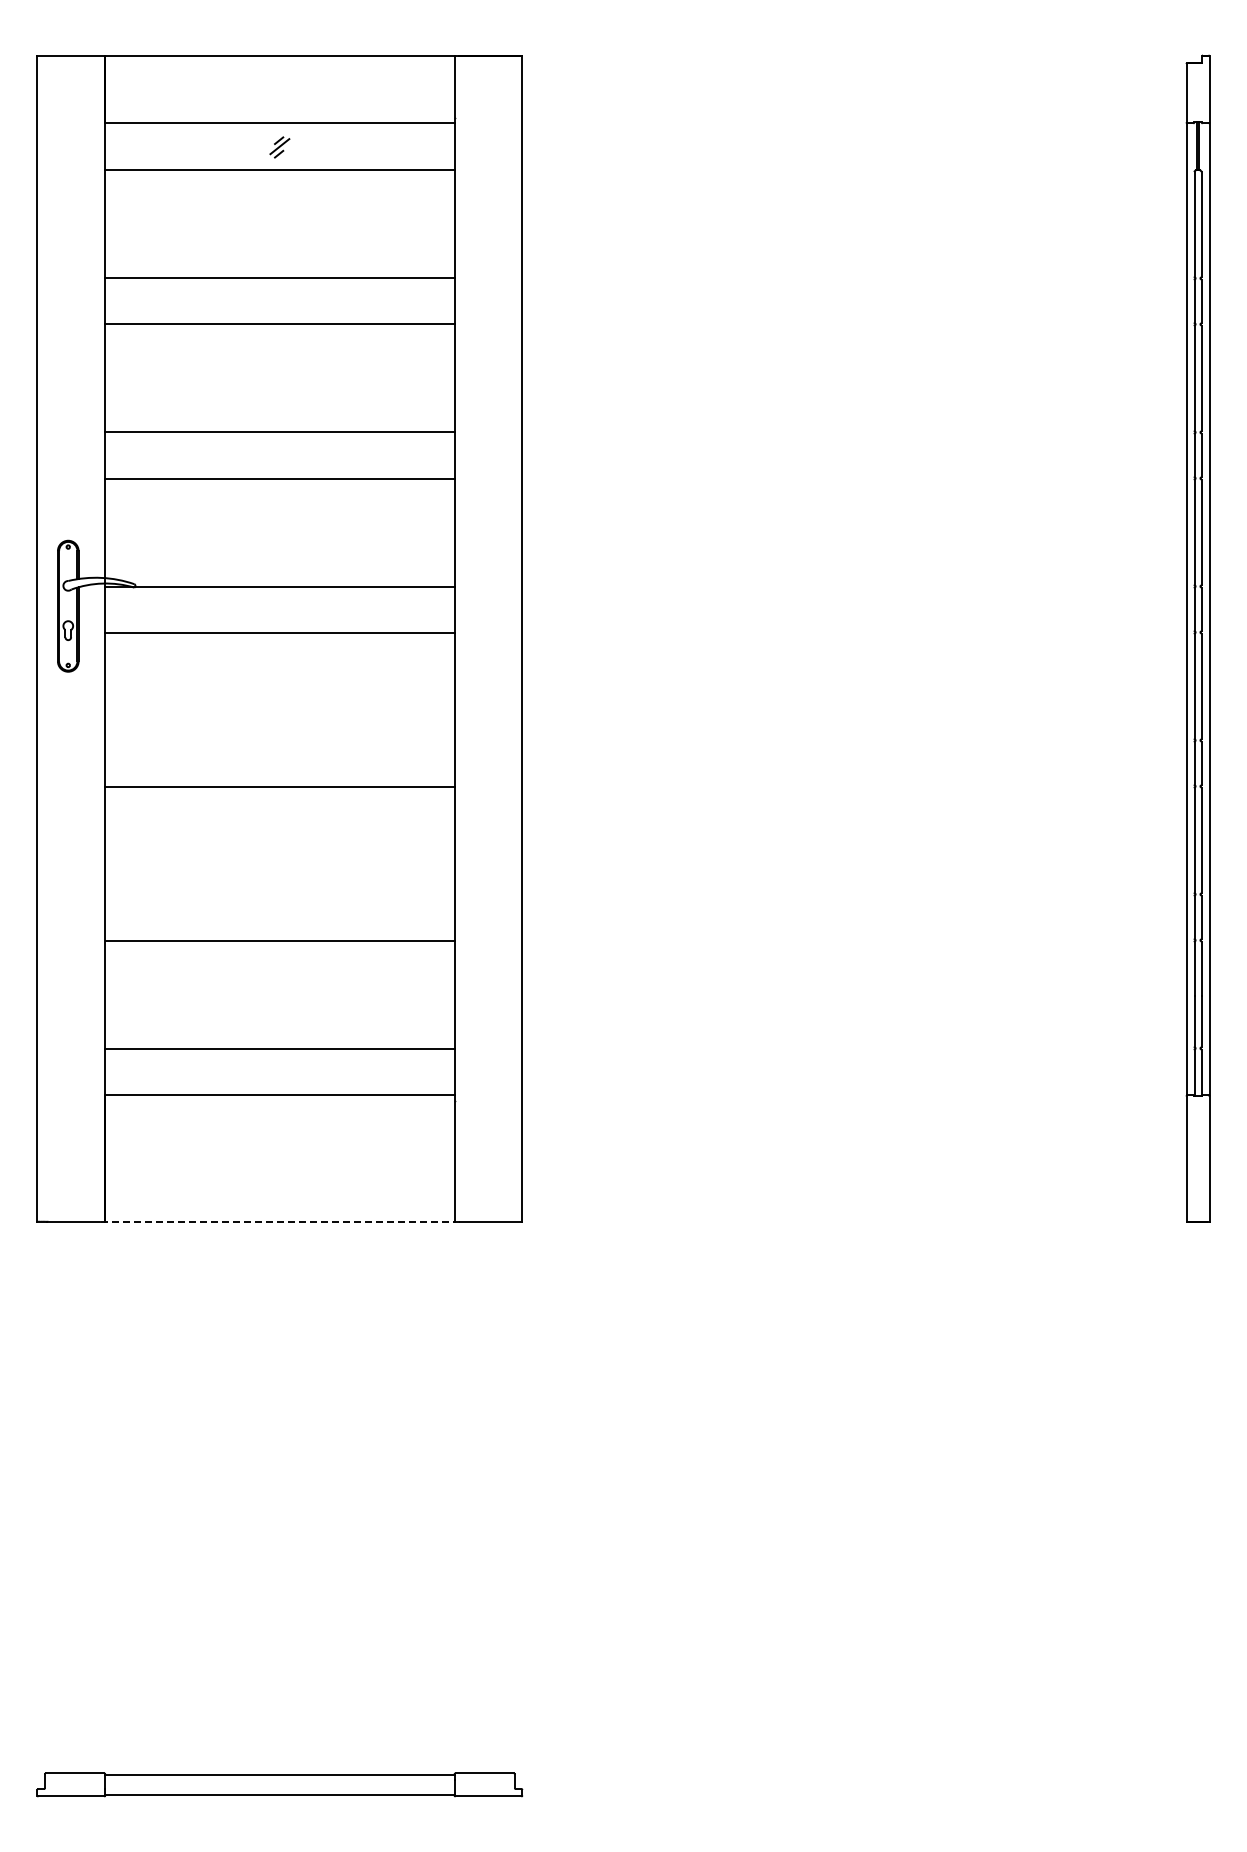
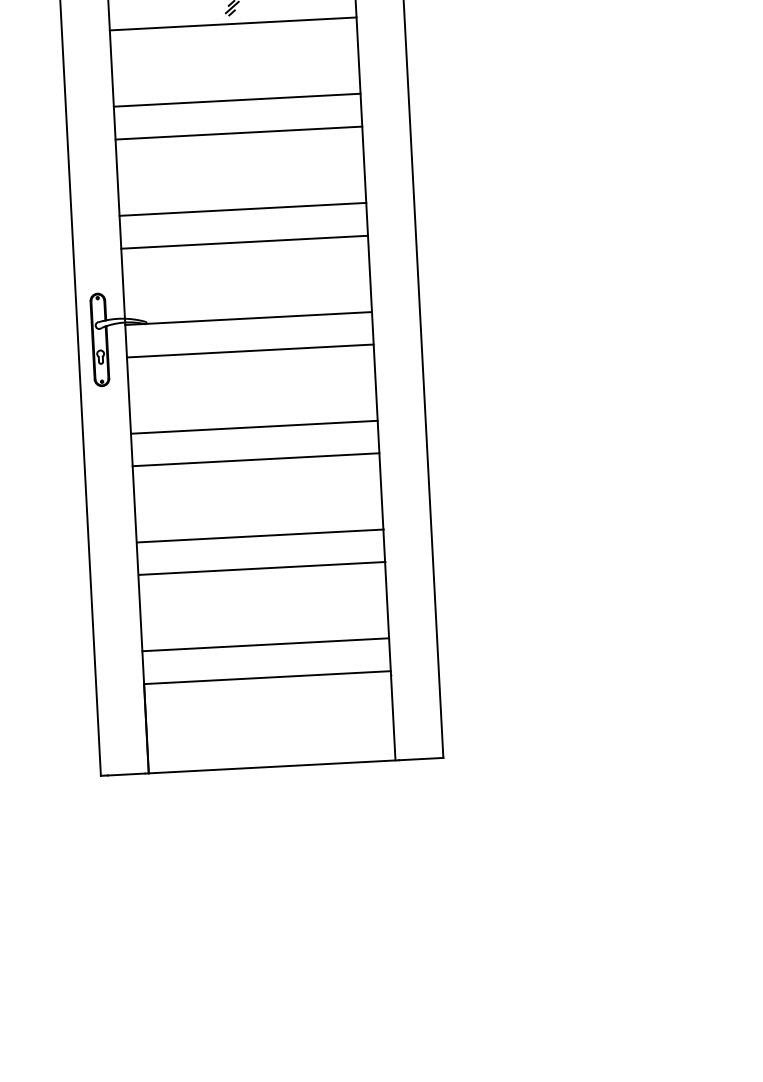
line: (279, 740) -> (254, 426), added
line: (280, 894) -> (260, 535), added
line: (279, 1221) -> (271, 766), dashed -> solid

